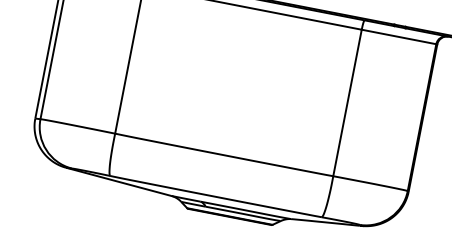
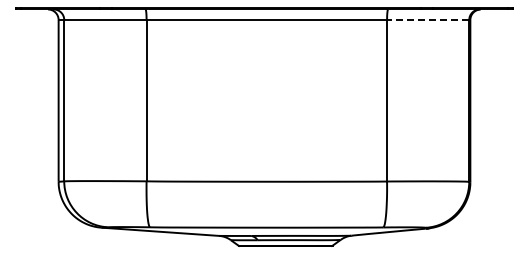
line: (398, 37) -> (427, 20), solid -> dashed

